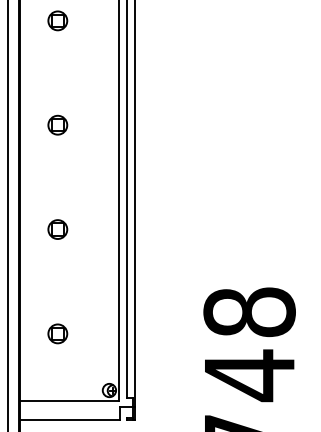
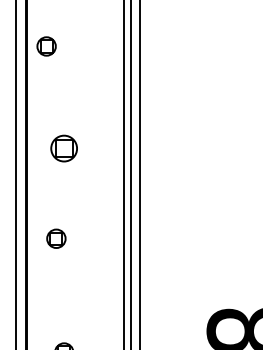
part: (57, 20) -> (46, 46), moved
part: (57, 124) -> (63, 147), size x1.4
part: (57, 229) -> (56, 238), moved

